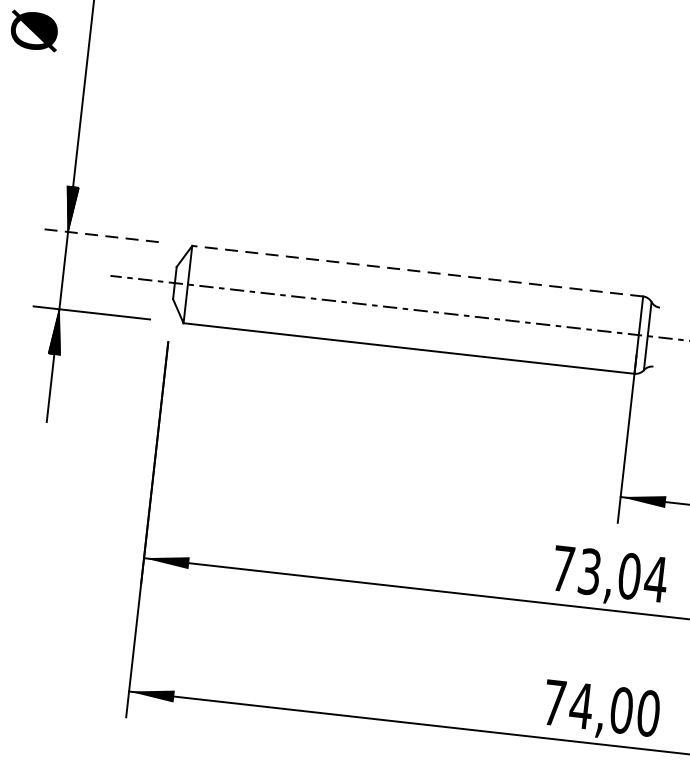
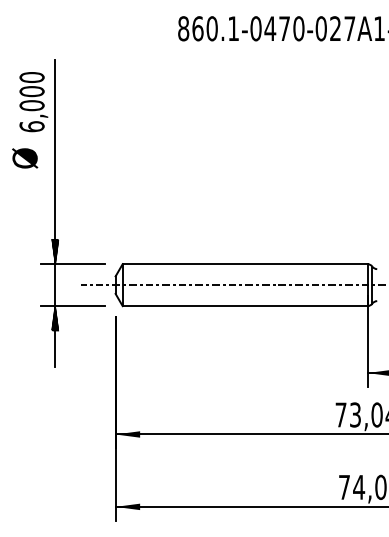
line: (99, 236) -> (72, 264), dashed -> solid
line: (416, 271) -> (244, 264), dashed -> solid

